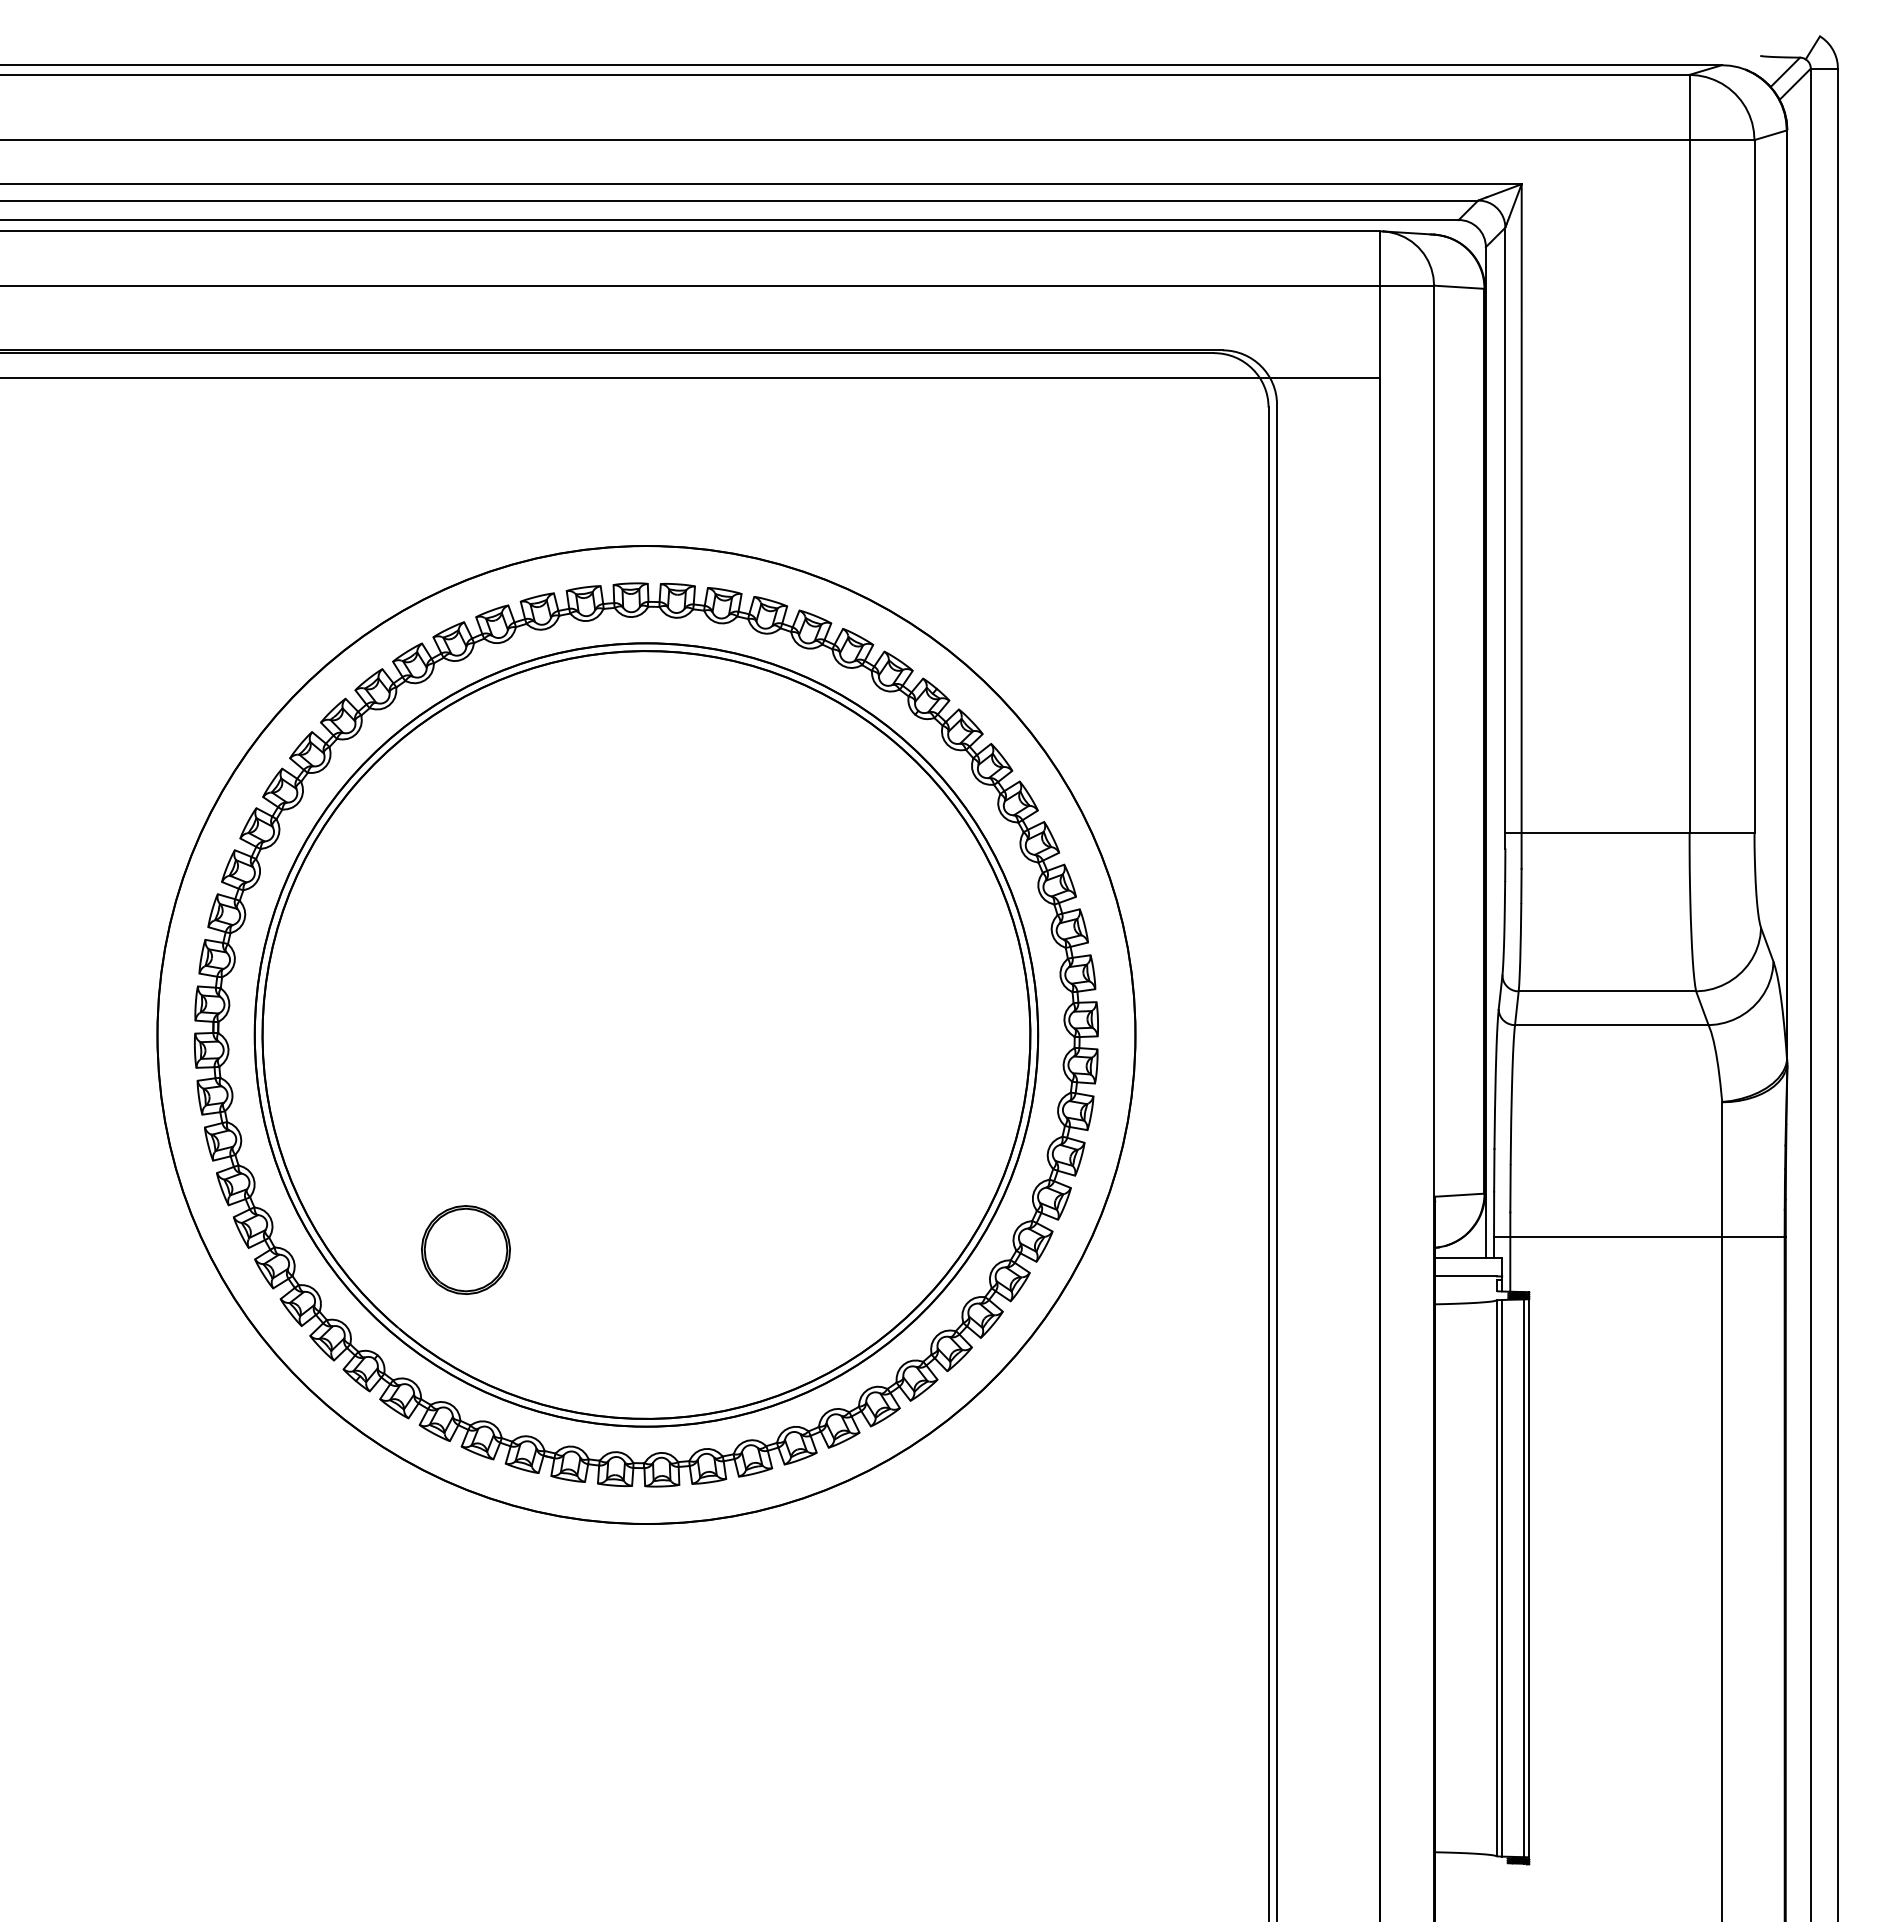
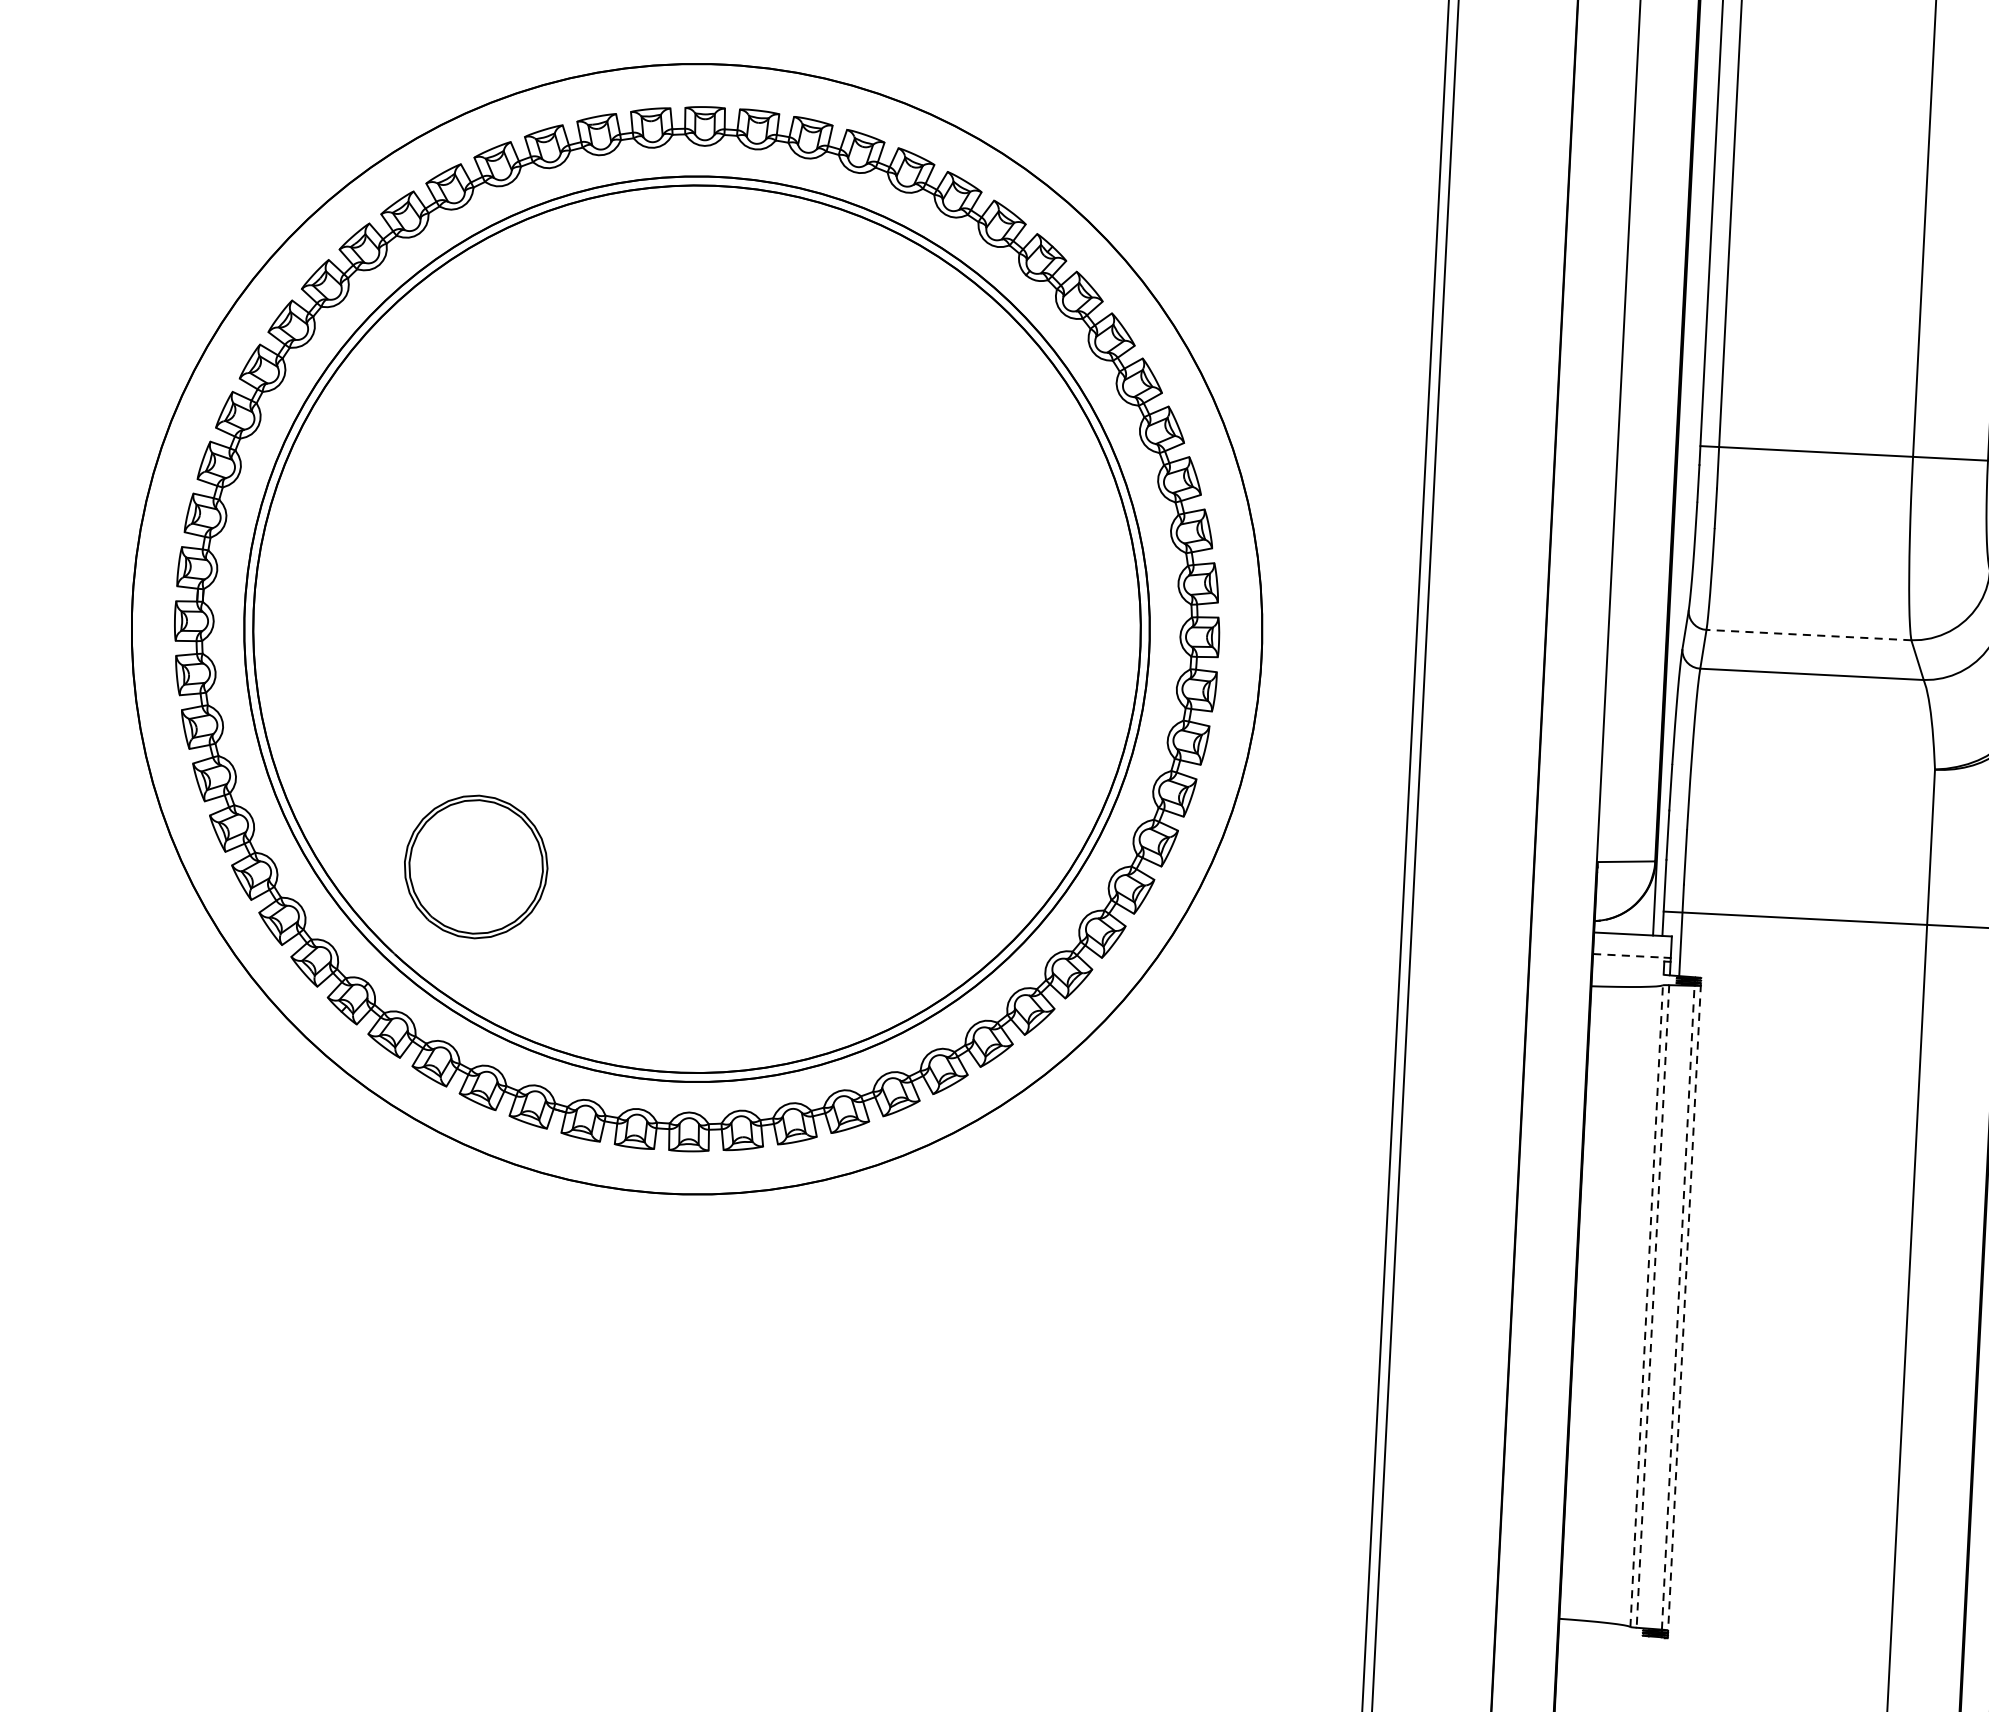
line: (1607, 991) -> (1809, 635), solid -> dashed
part: (465, 1249) -> (475, 866), size x1.4
line: (1465, 1276) -> (1628, 955), solid -> dashed
line: (1496, 1578) -> (1646, 1306), solid -> dashed
line: (1502, 1578) -> (1653, 1306), solid -> dashed
line: (1523, 1578) -> (1677, 1307), solid -> dashed
line: (1529, 1578) -> (1684, 1308), solid -> dashed

